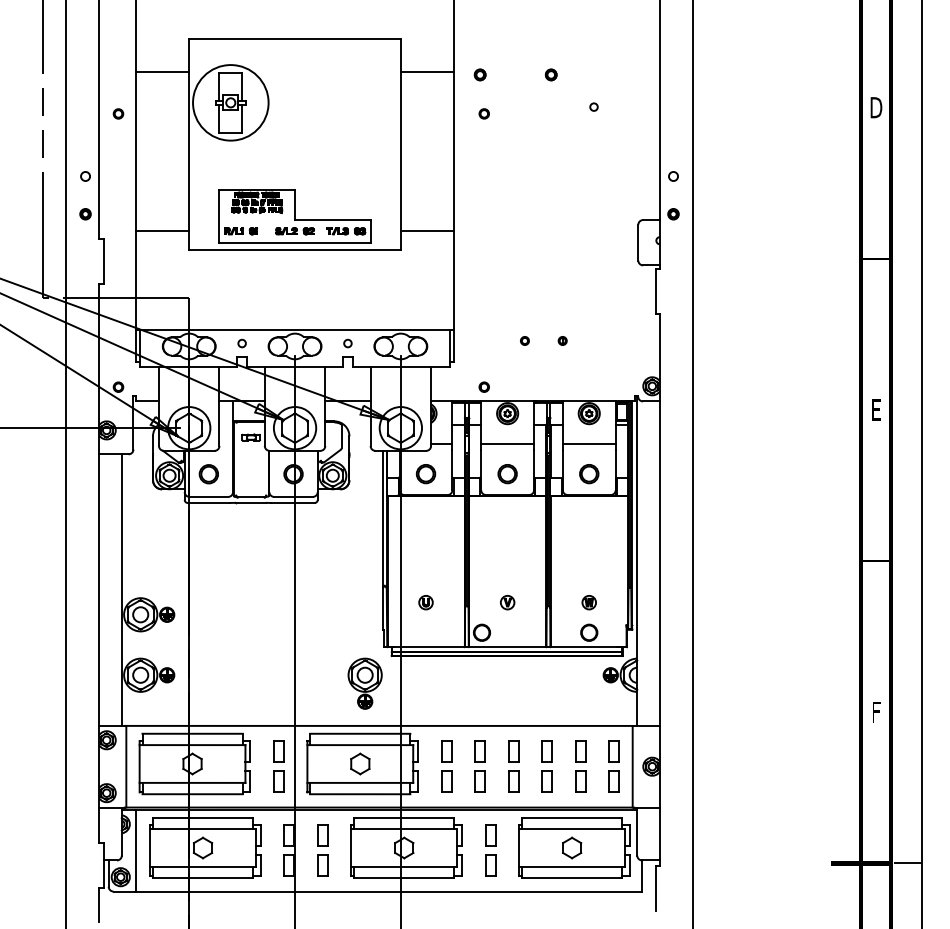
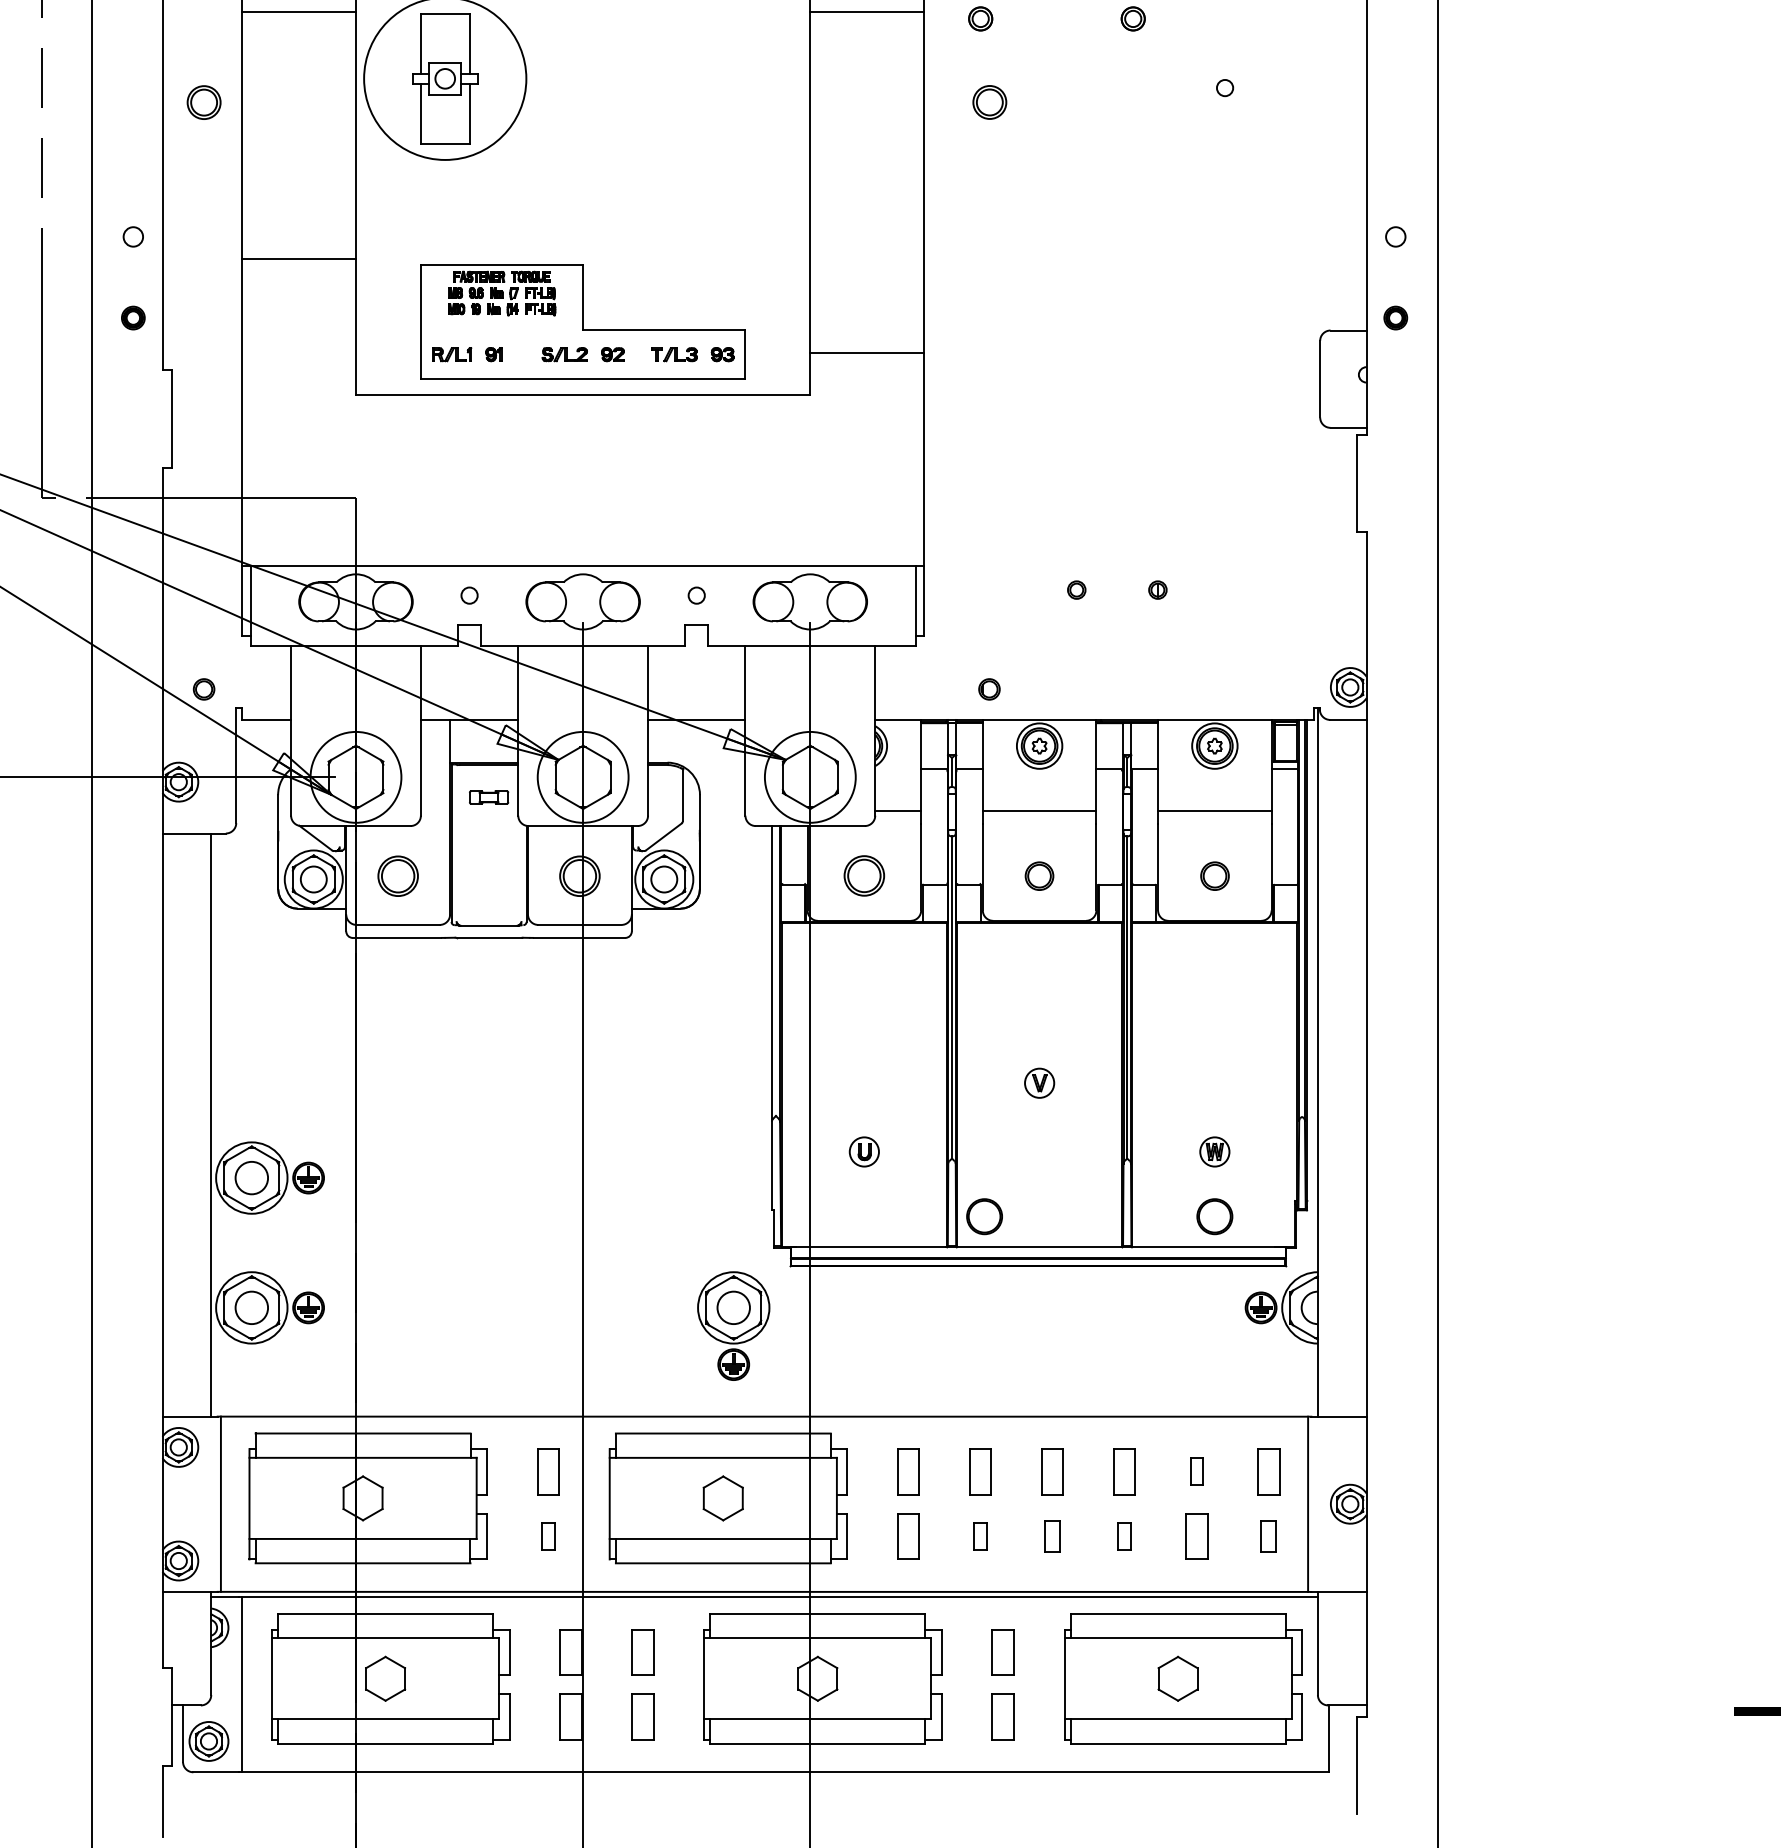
part: (118, 113) -> (204, 101), size x1.6
part: (483, 113) -> (987, 101), size x1.6
line: (162, 230) -> (298, 258), moved
part: (507, 474) -> (1039, 876), size x0.7
part: (589, 474) -> (1215, 876), size x0.7
part: (507, 602) -> (1039, 1082), moved
part: (580, 751) -> (1196, 1471), size x0.6
part: (278, 781) -> (547, 1535), size x0.6
part: (479, 781) -> (979, 1535), size x0.6
part: (513, 781) -> (1052, 1535), size x0.7
part: (546, 781) -> (1123, 1535), size x0.6
part: (613, 781) -> (1266, 1535), size x0.7

